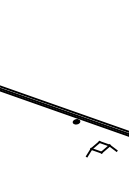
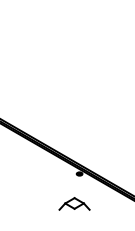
part: (100, 147) -> (74, 203), moved

